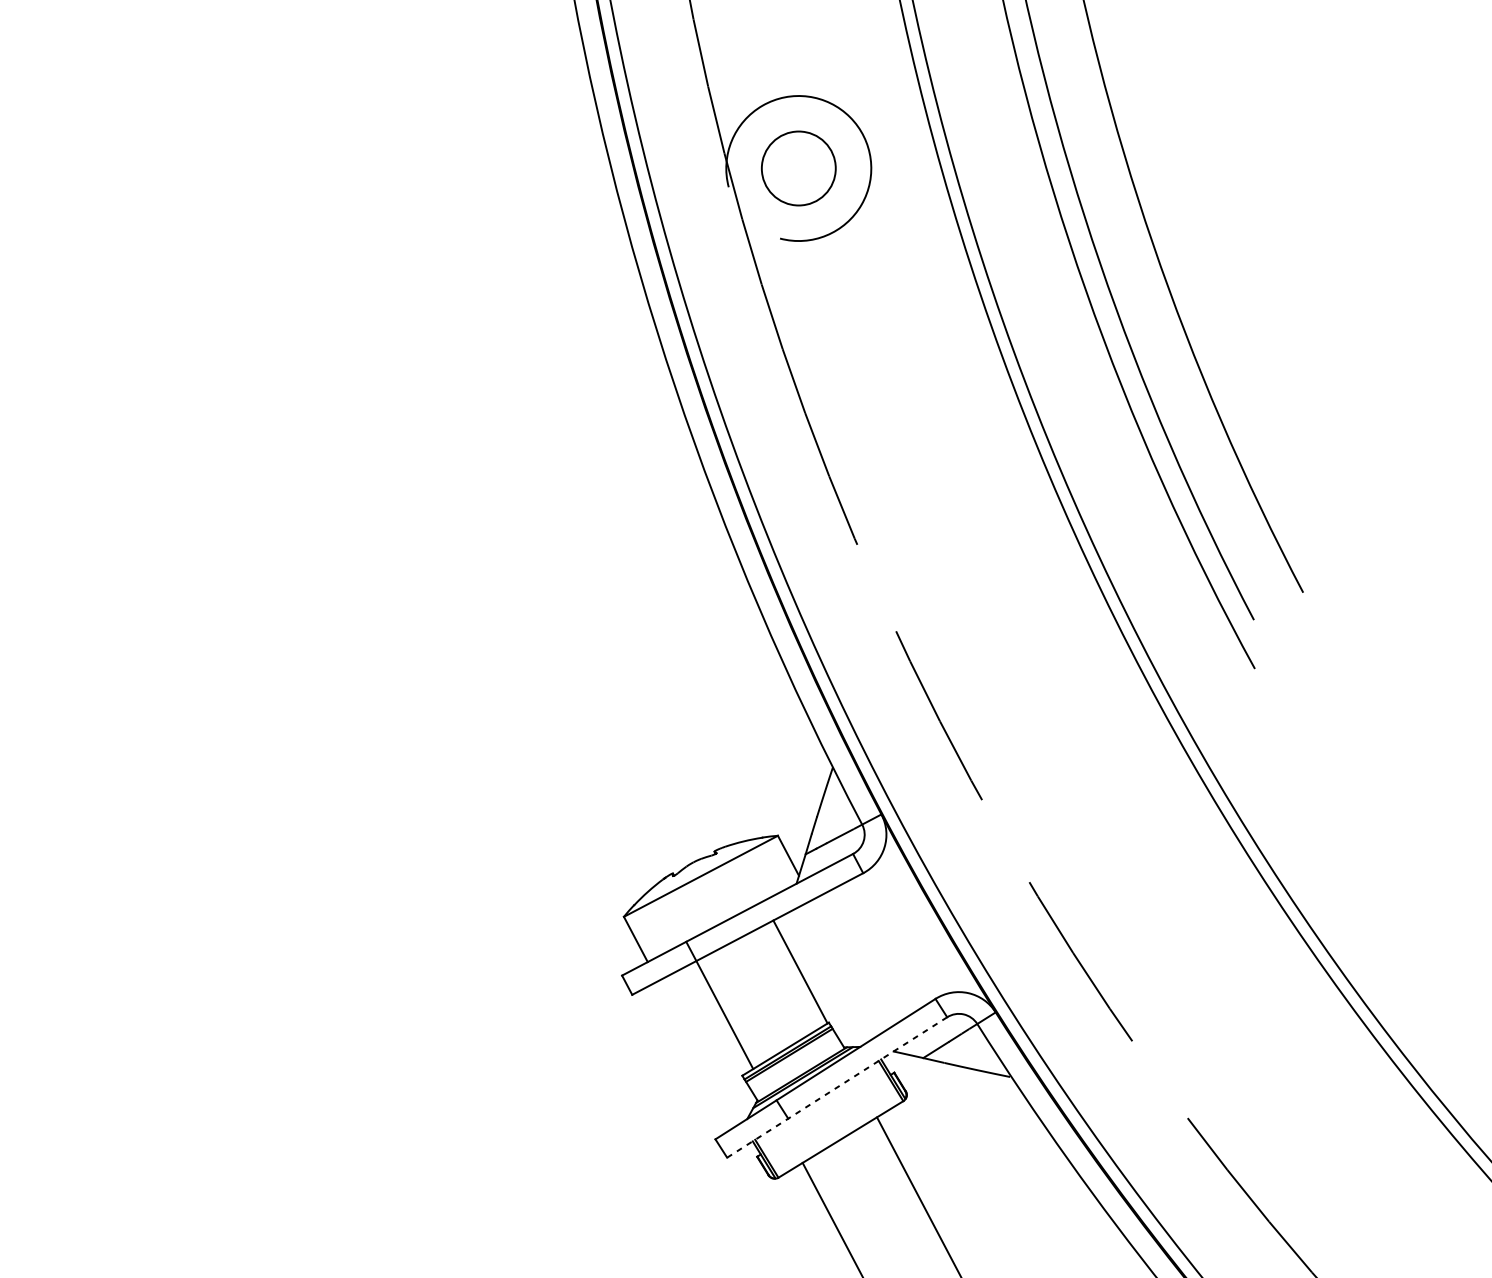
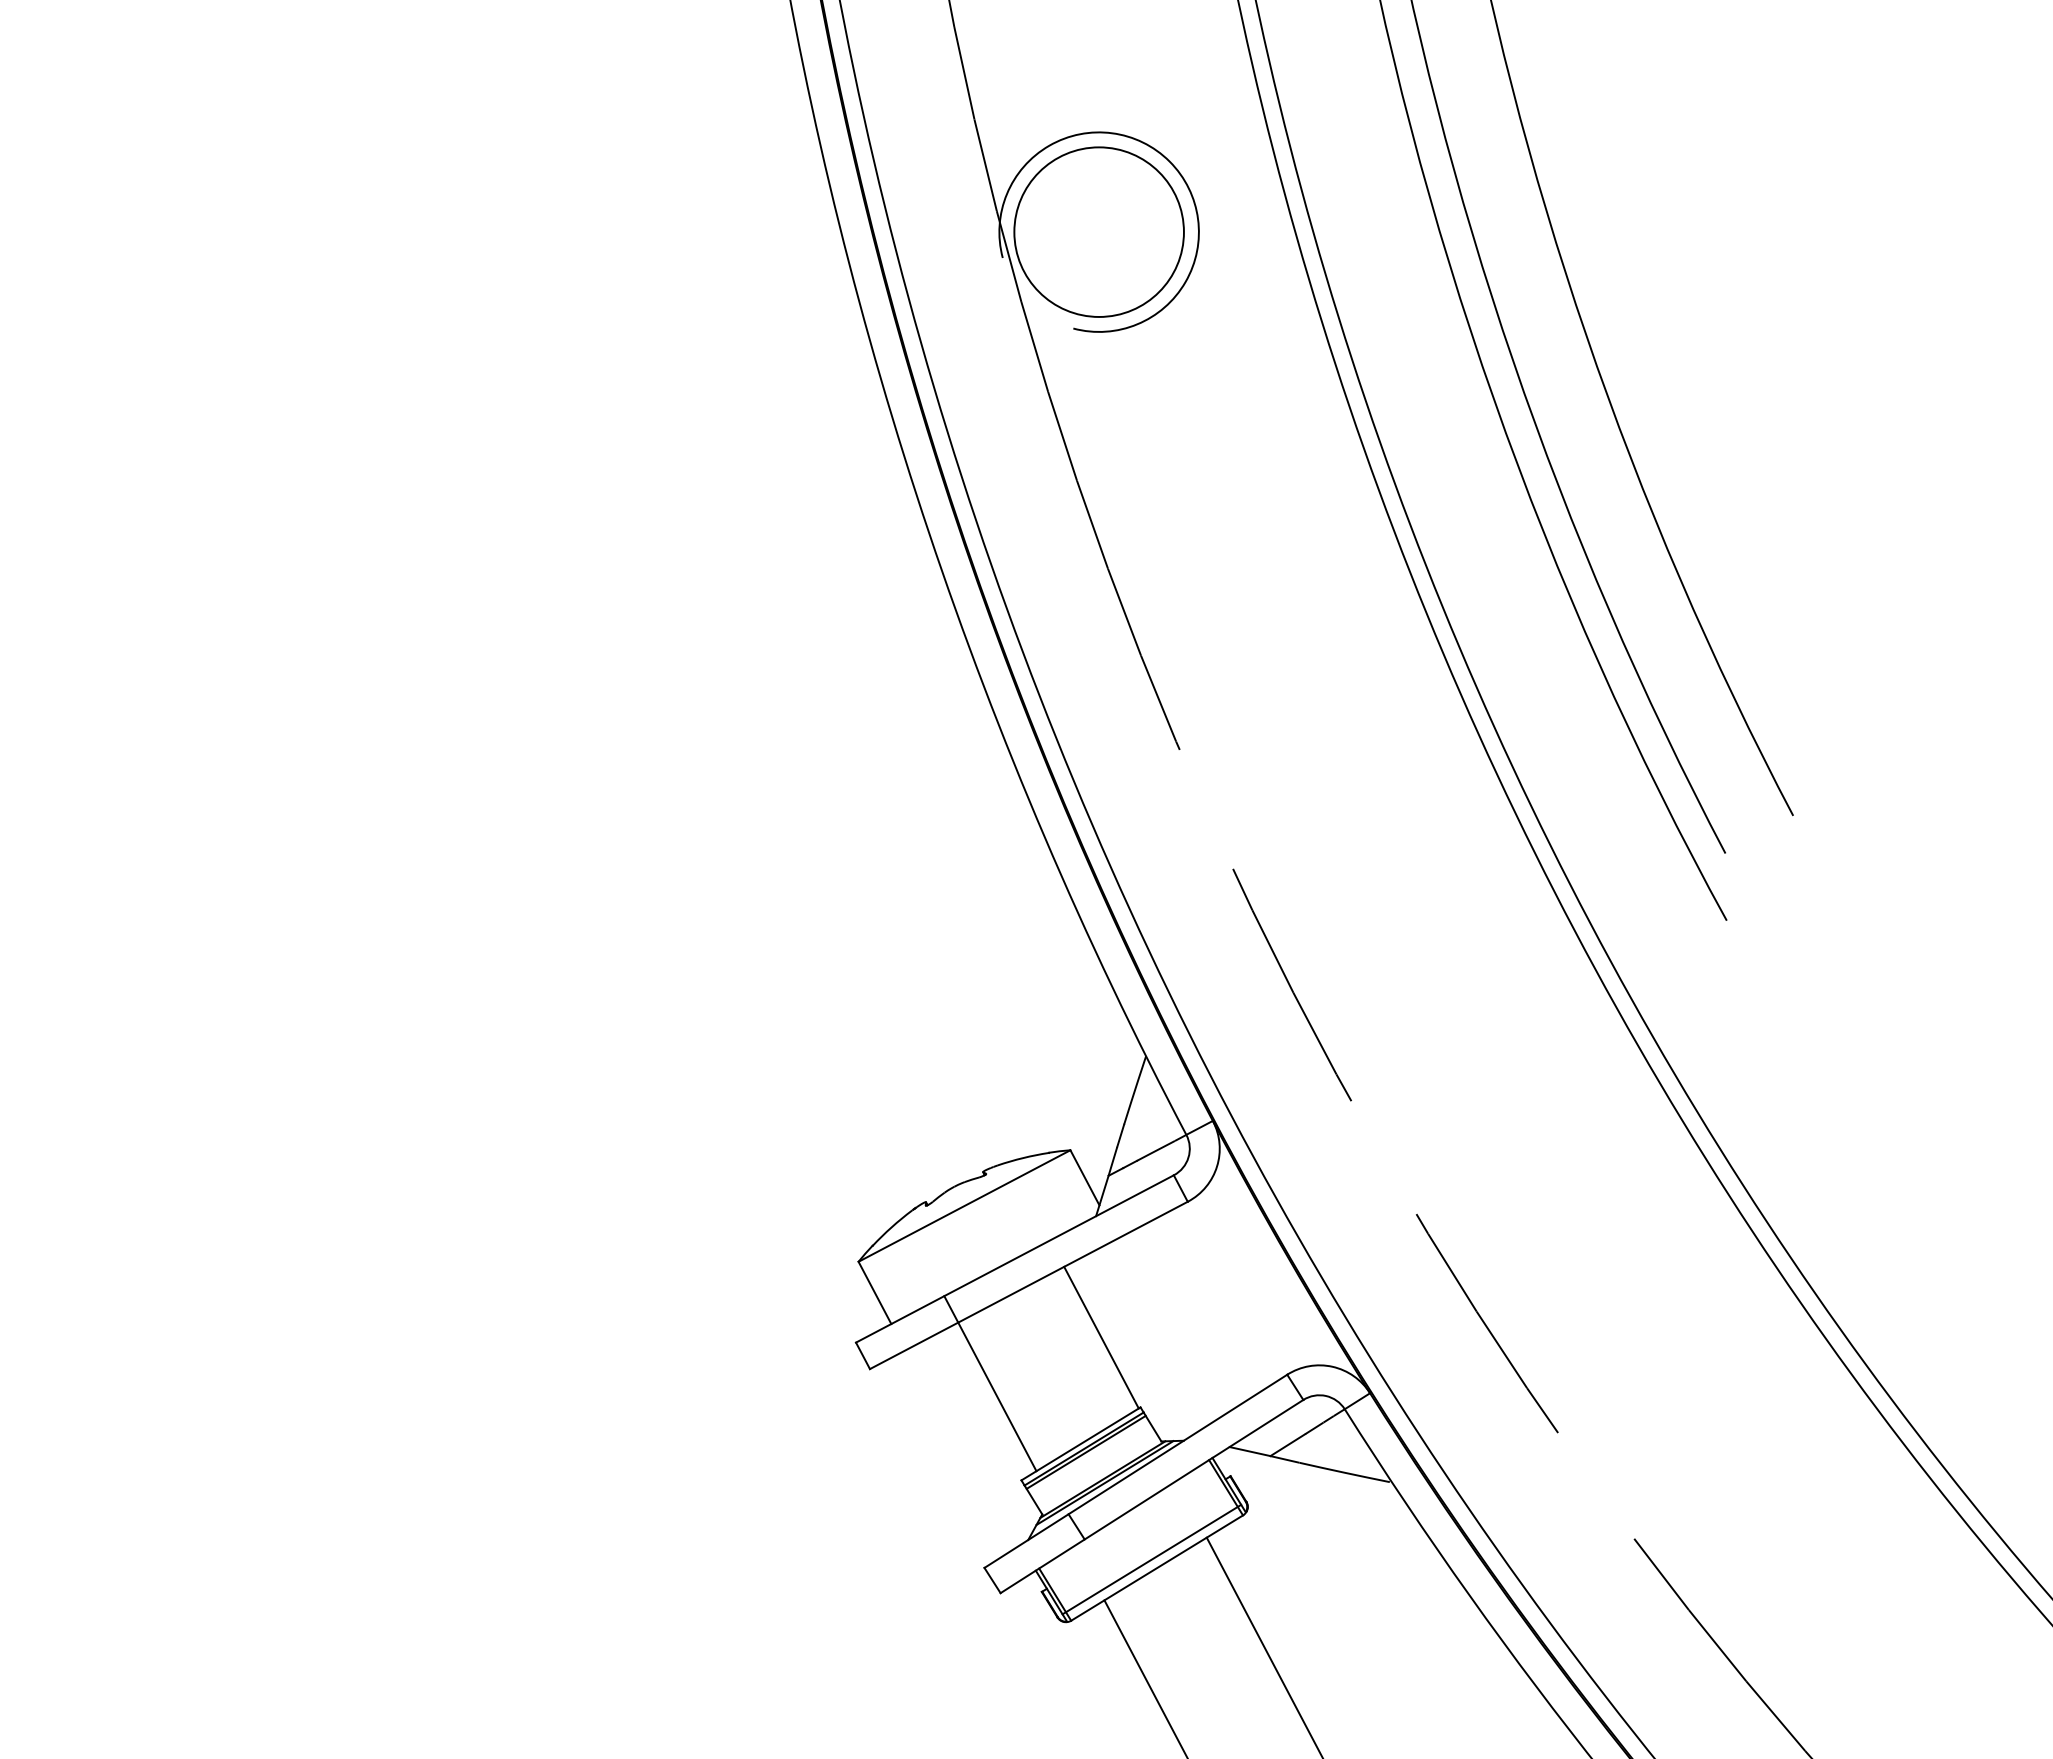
circle: (798, 168) -> (1098, 231), size x1.67
line: (836, 1087) -> (1151, 1496), dashed -> solid
line: (836, 1133) -> (1151, 1559), added

